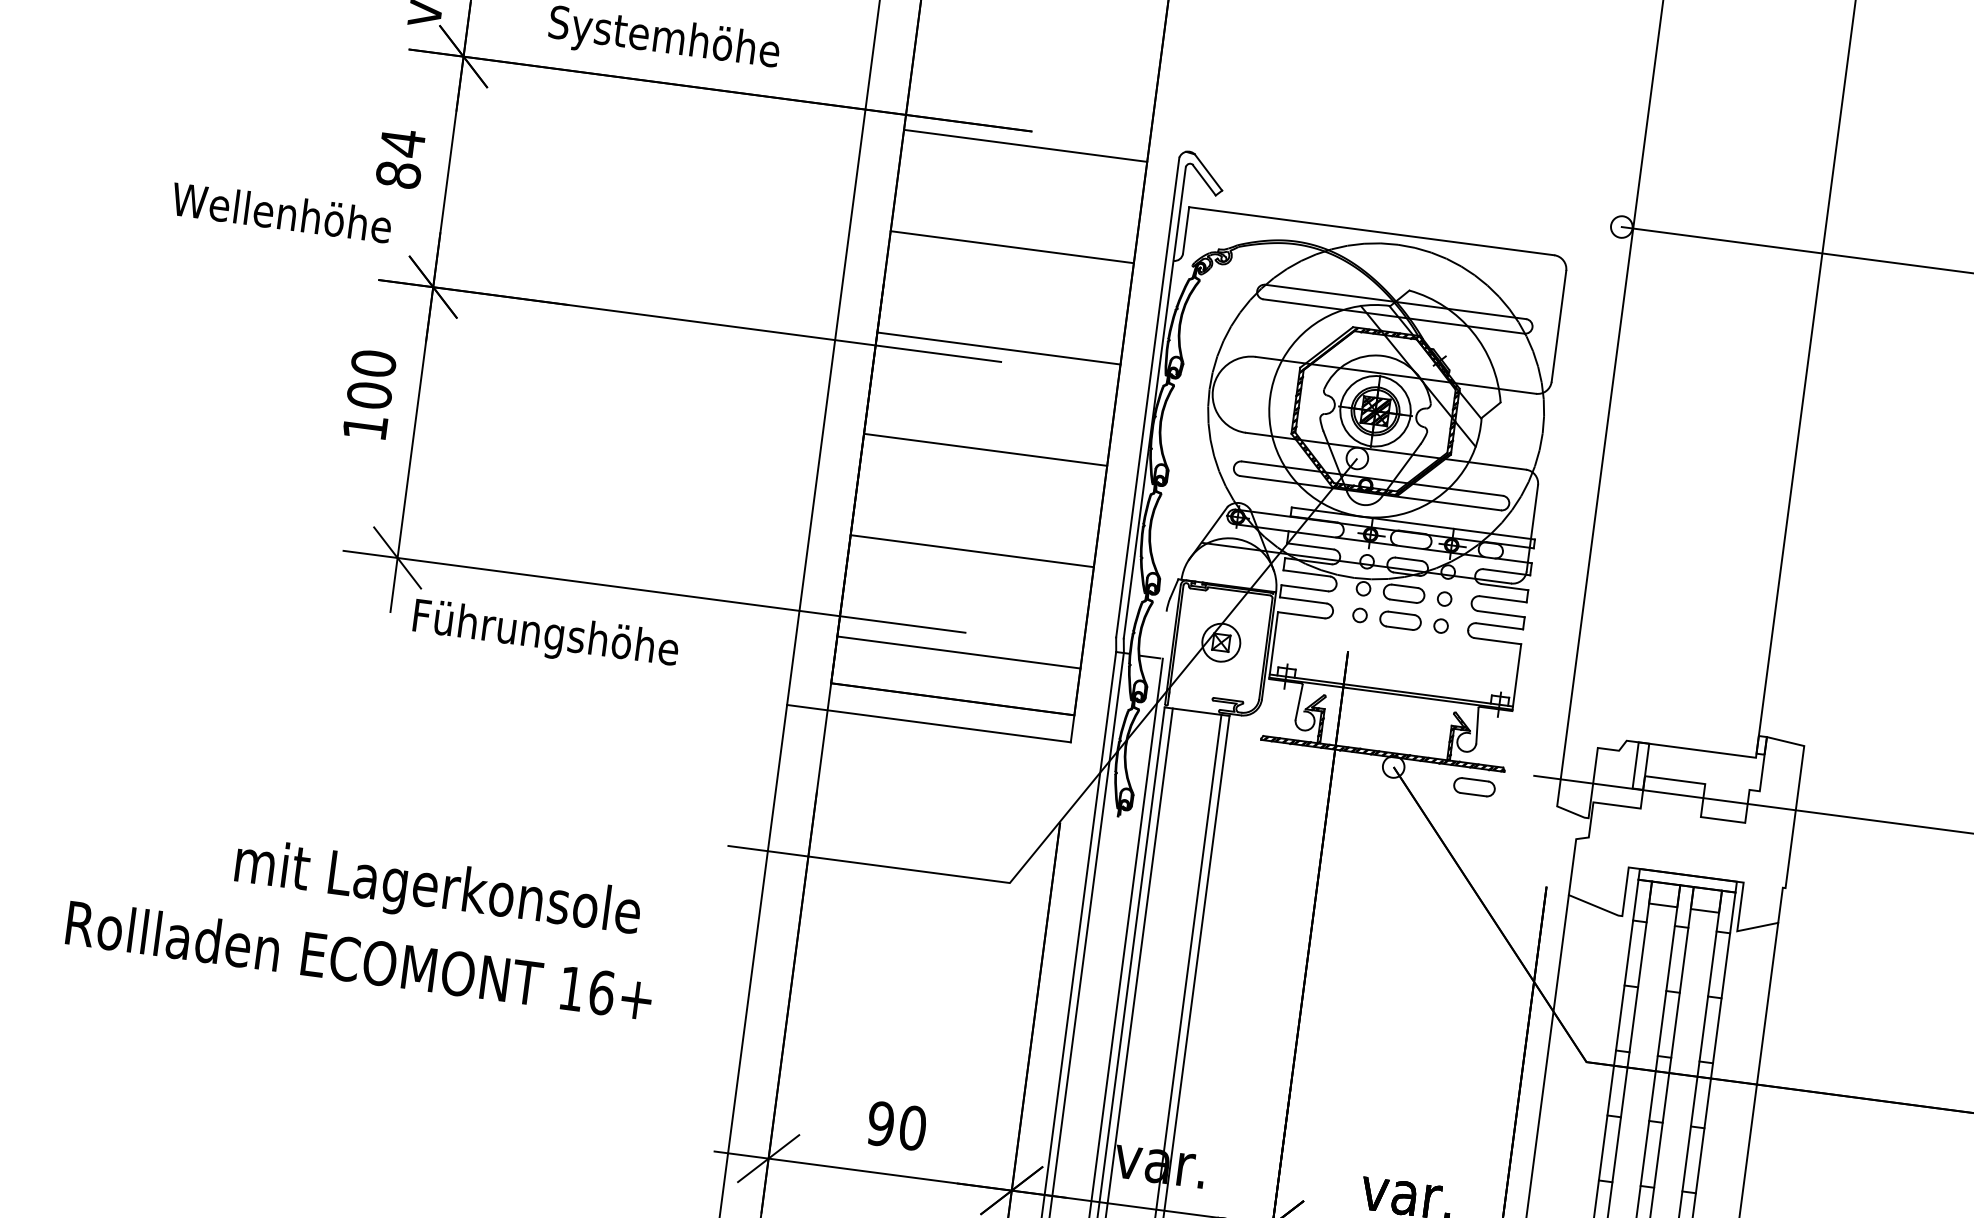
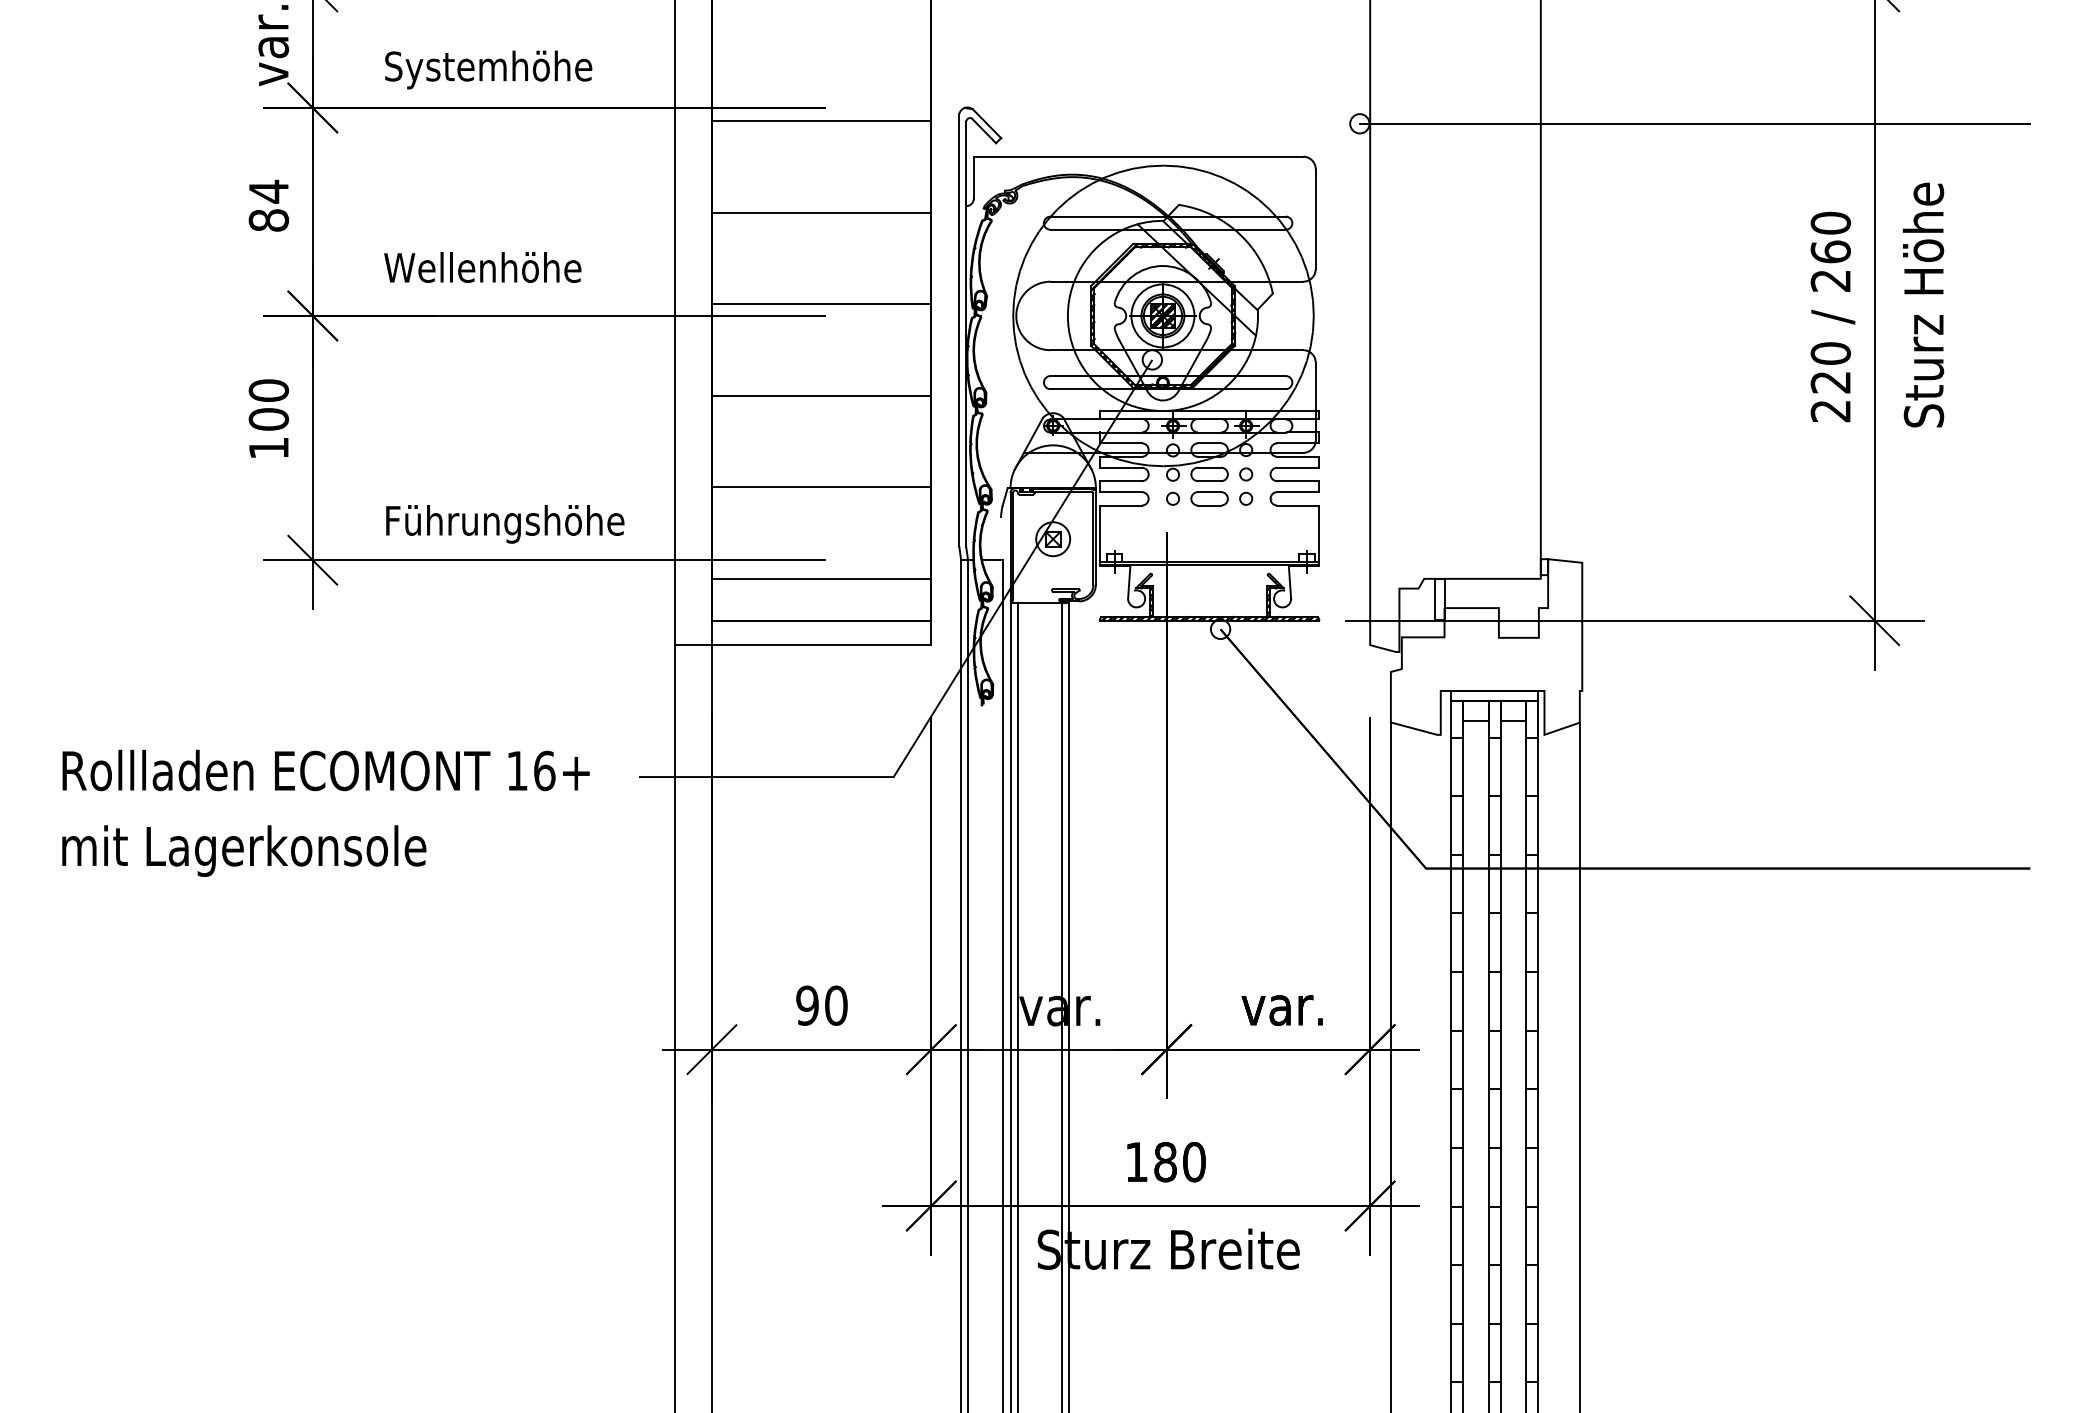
text: (281, 212) -> (482, 267), moved
text: (545, 636) -> (505, 524), moved
part: (1474, 786) -> (1294, 637), removed
text: (438, 890) -> (244, 850), moved
text: (359, 960) -> (325, 770), moved

